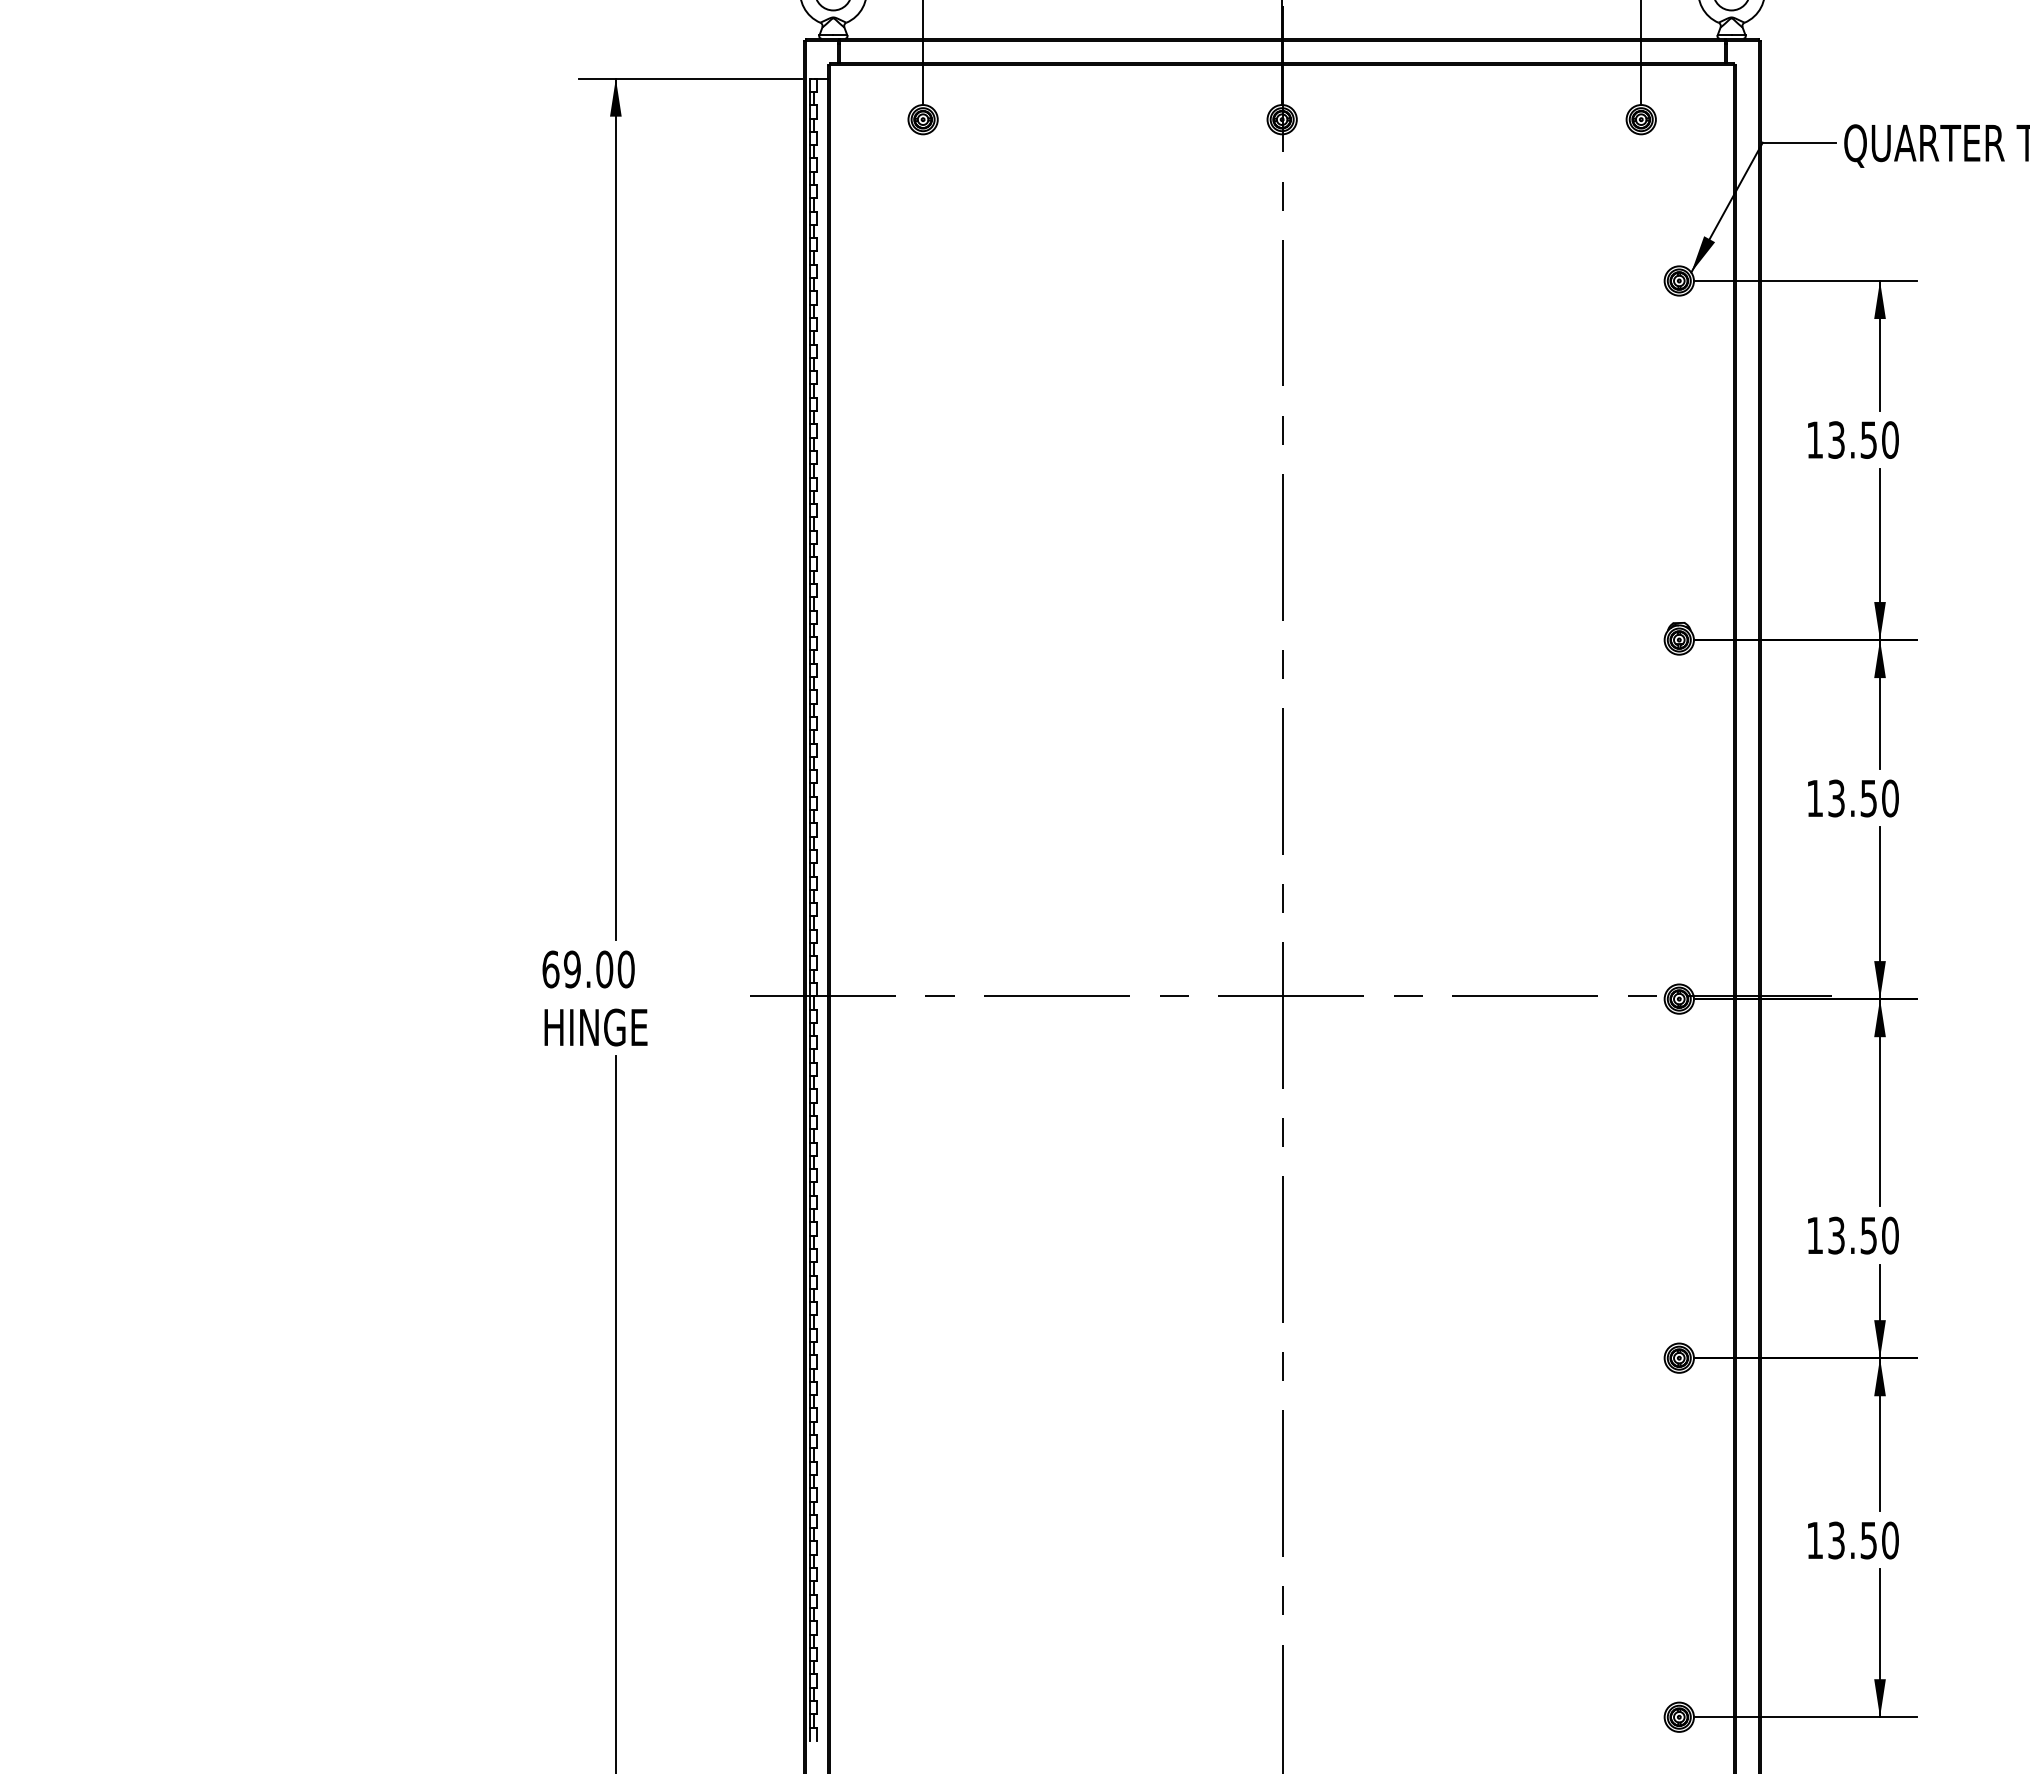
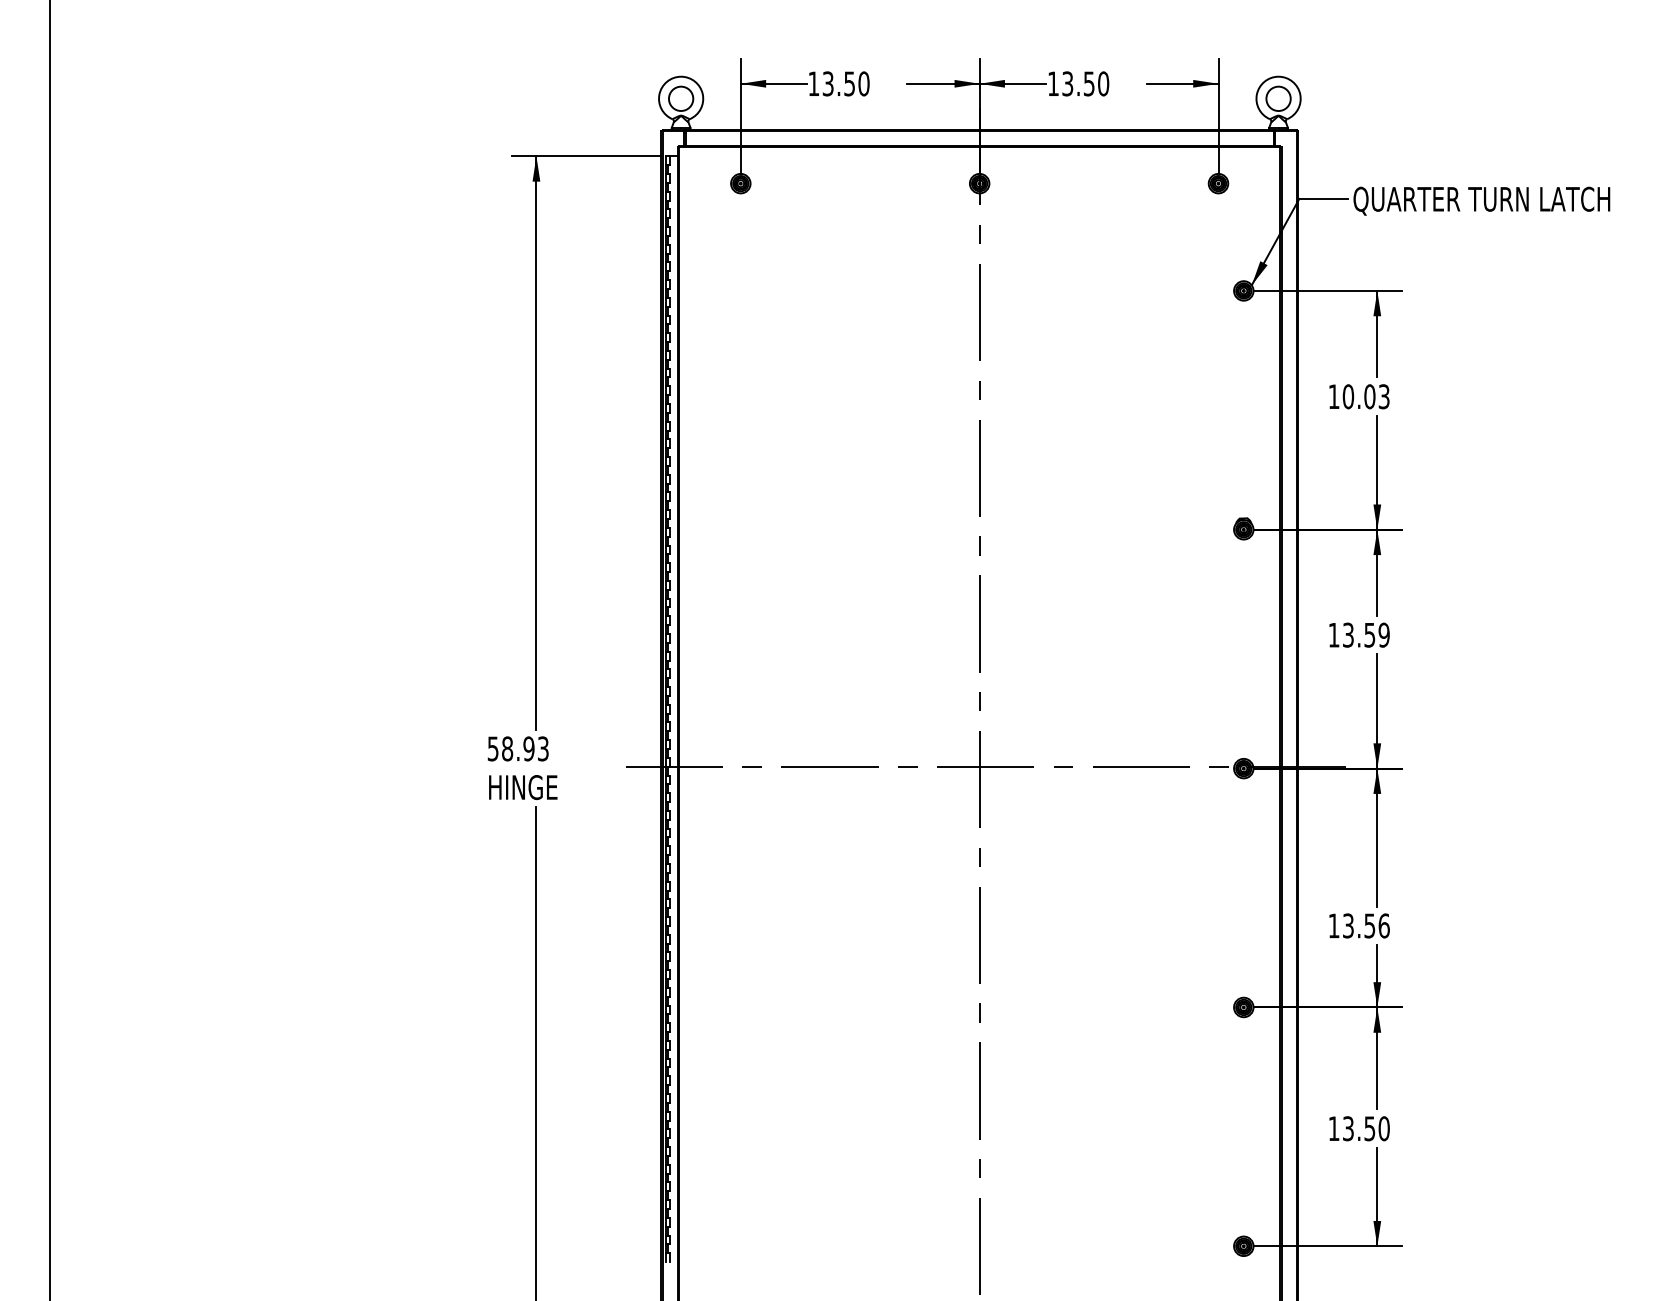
text: (1862, 439) -> (1365, 396), 13.50 -> 10.03
text: (1889, 798) -> (1383, 635), 13.50 -> 13.59
text: (587, 968) -> (517, 748), 69.00 -> 58.93
text: (1889, 1234) -> (1383, 925), 13.50 -> 13.56

